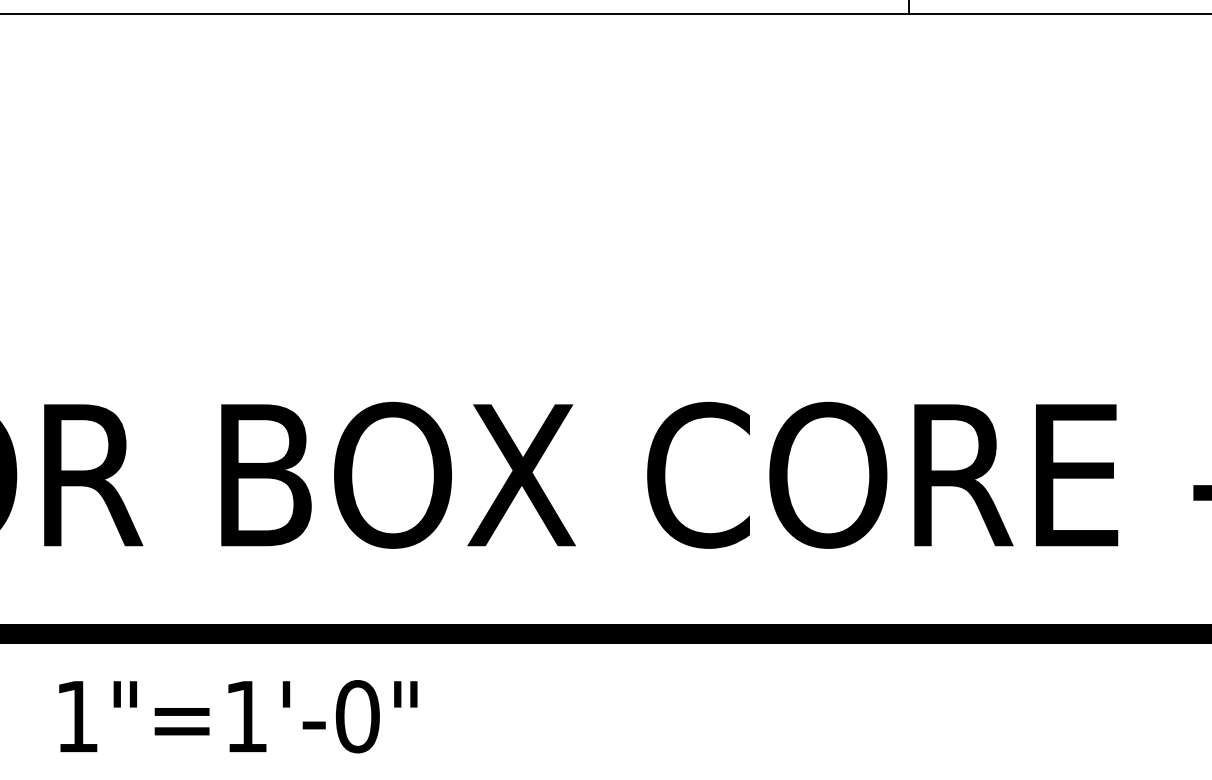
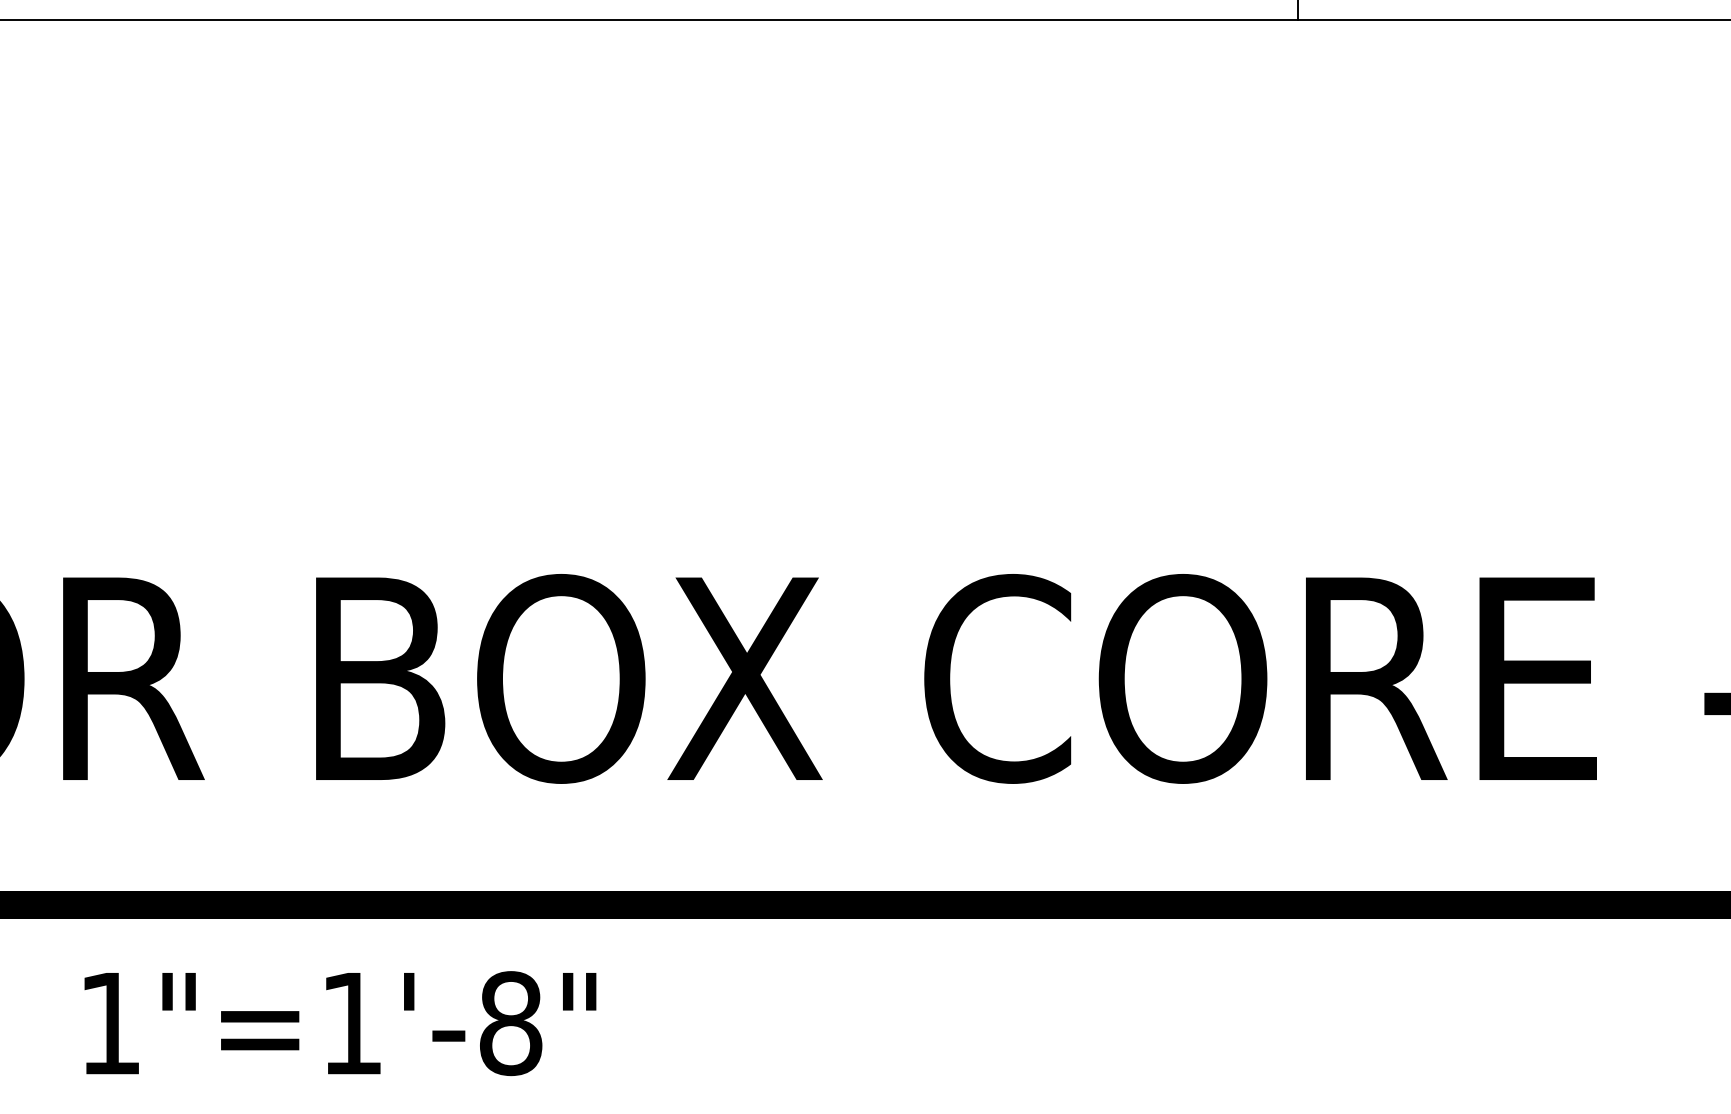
text: (357, 716) -> (510, 1023), 1"=1'-0" -> 1"=1'-8"

